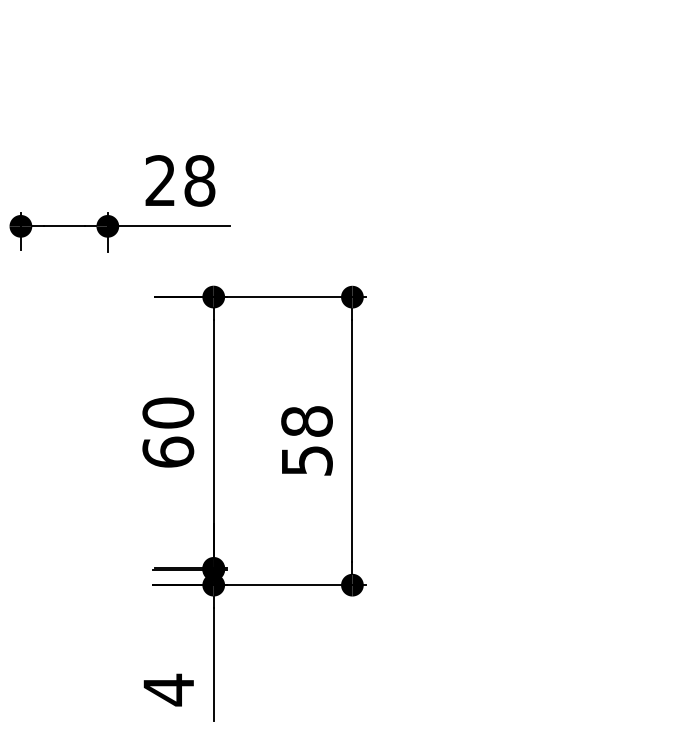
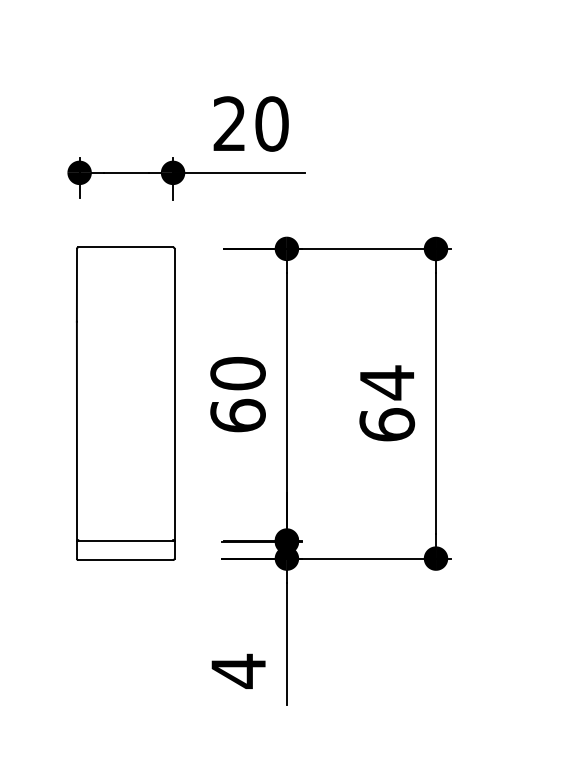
text: (199, 180) -> (271, 123), 28 -> 20
part: (63, 440) -> (125, 403), added
text: (306, 440) -> (386, 403), 58 -> 64

